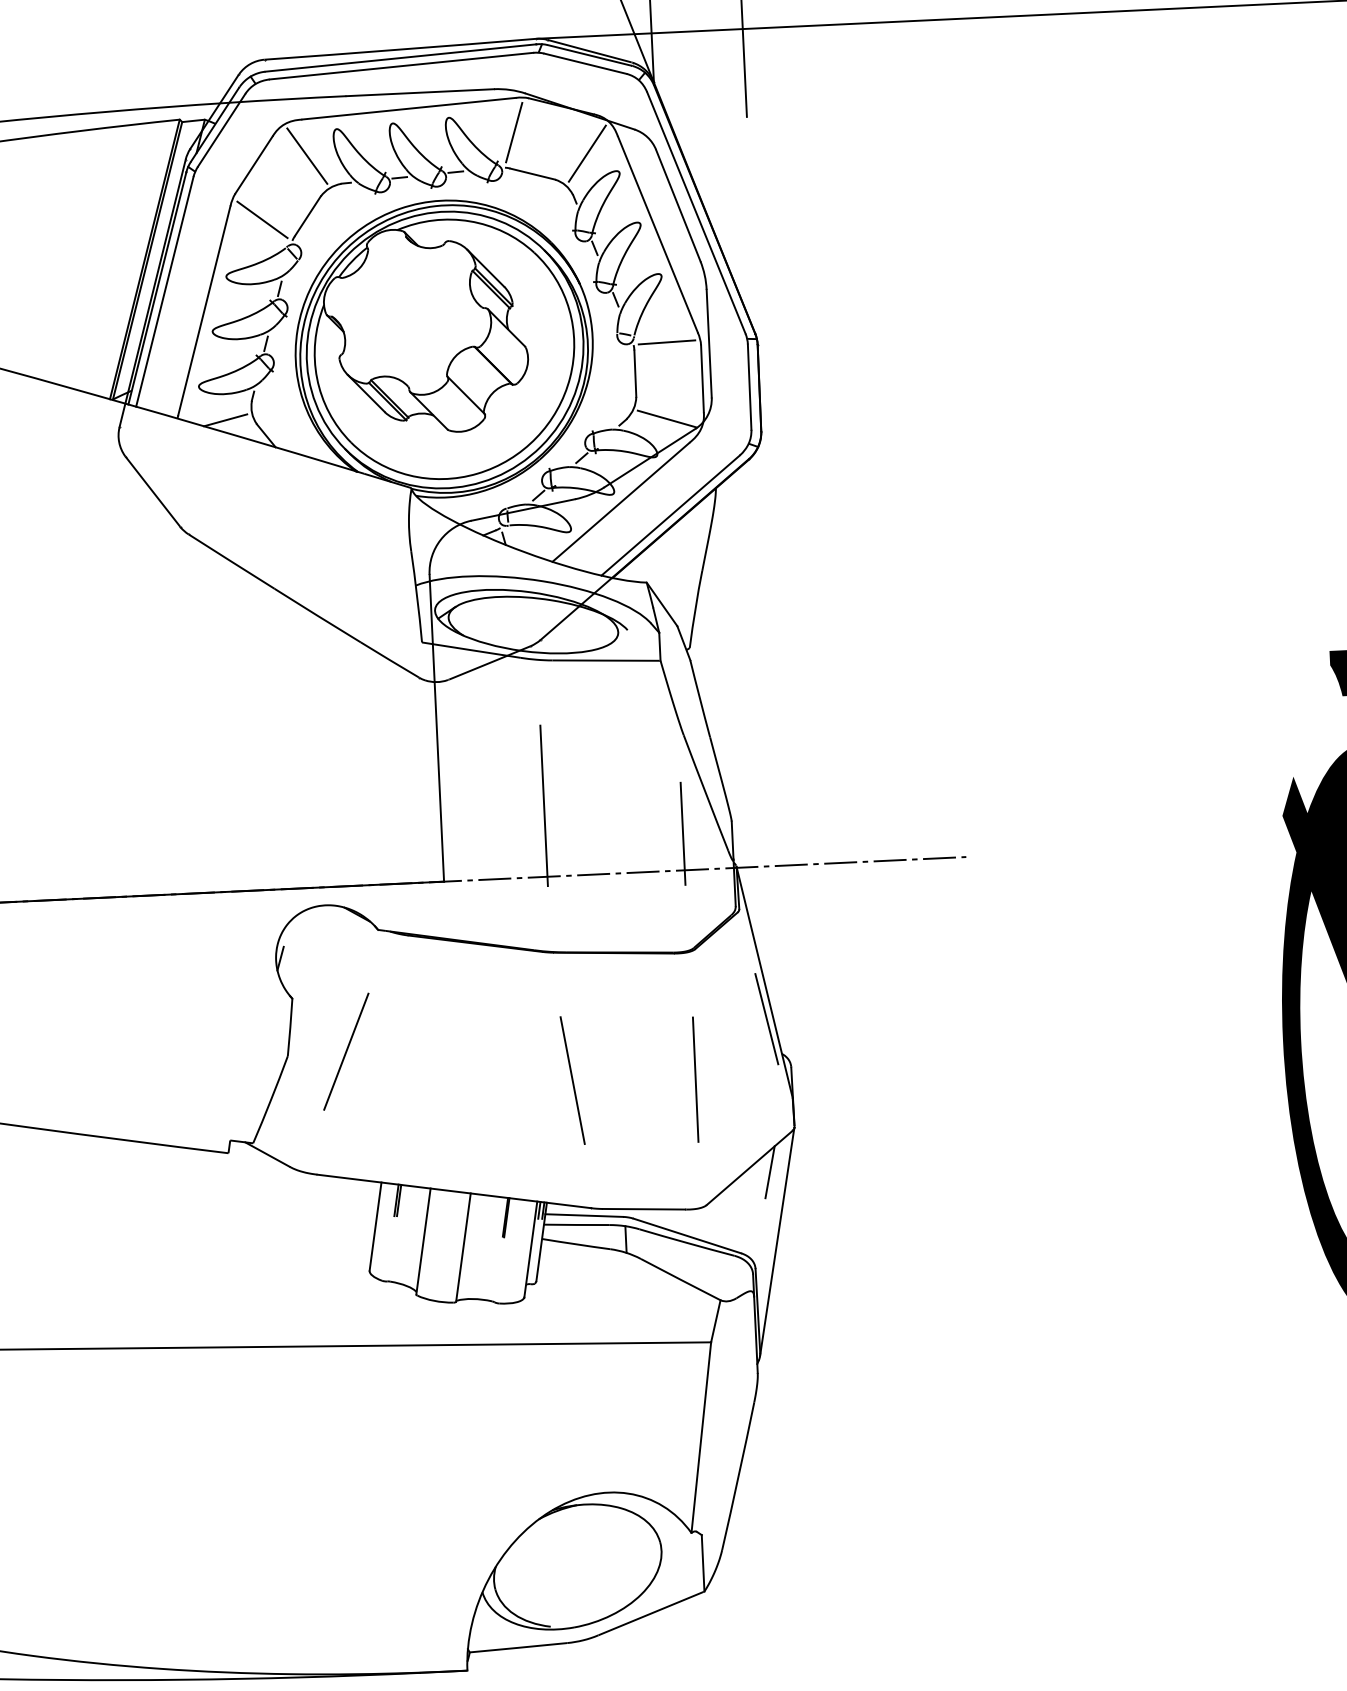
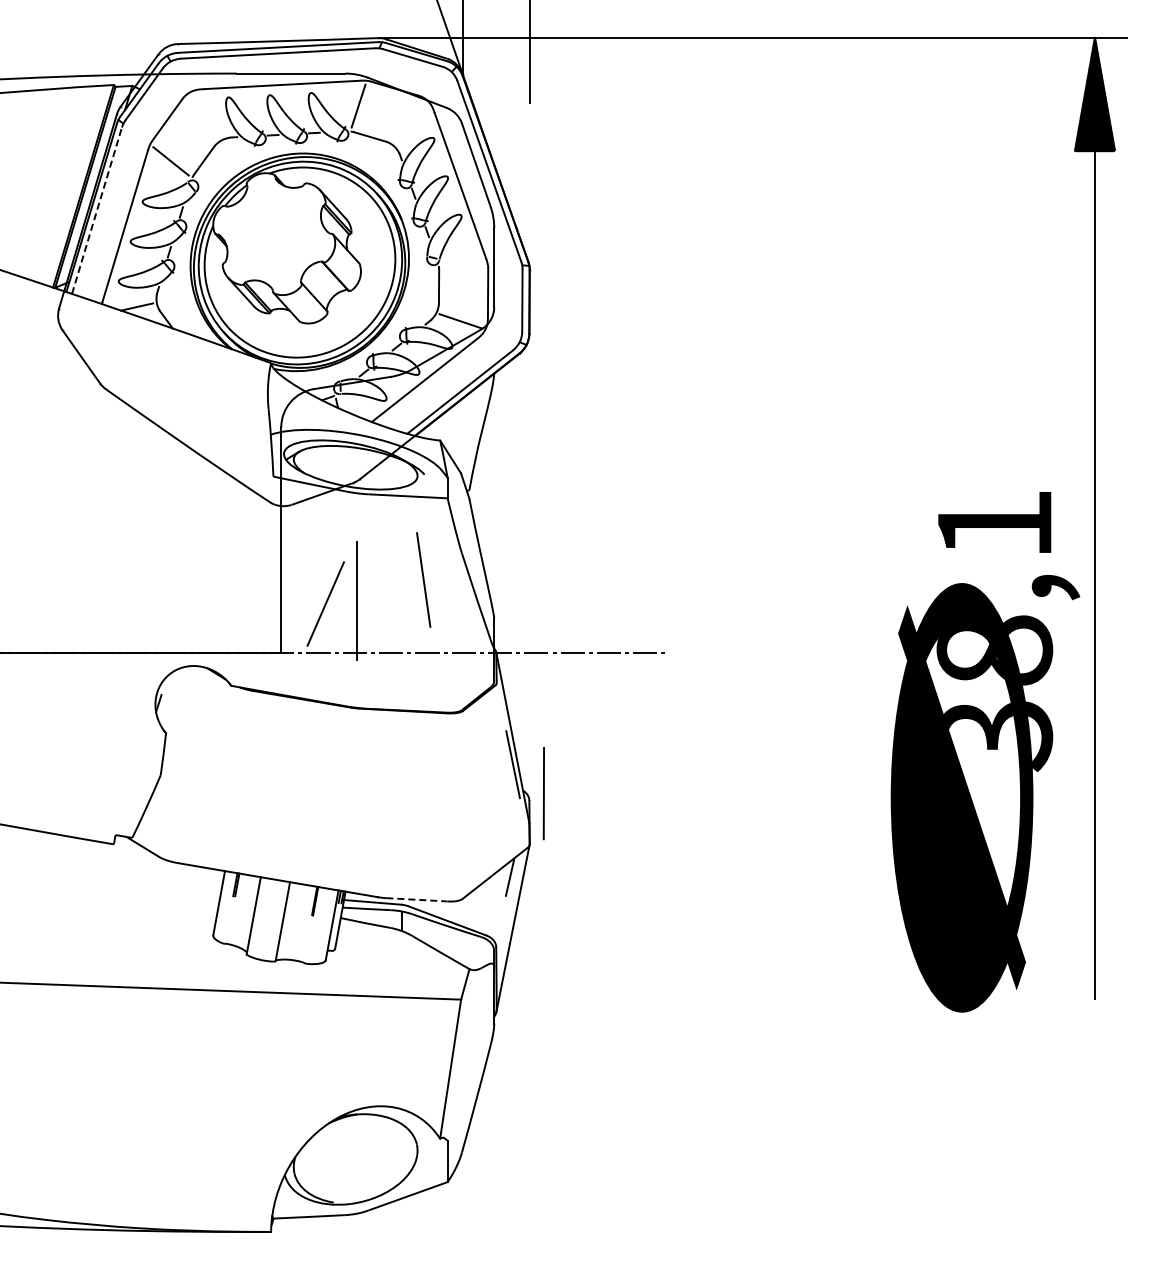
line: (587, 152) -> (411, 123), removed
line: (306, 156) -> (205, 116), removed
line: (165, 291) -> (97, 210), solid -> dashed
line: (667, 341) -> (463, 264), removed
line: (683, 833) -> (458, 625), removed
line: (345, 1051) -> (325, 603), moved
line: (572, 1079) -> (423, 579), moved
line: (695, 1079) -> (543, 793), moved
line: (645, 1208) -> (417, 899), solid -> dashed

